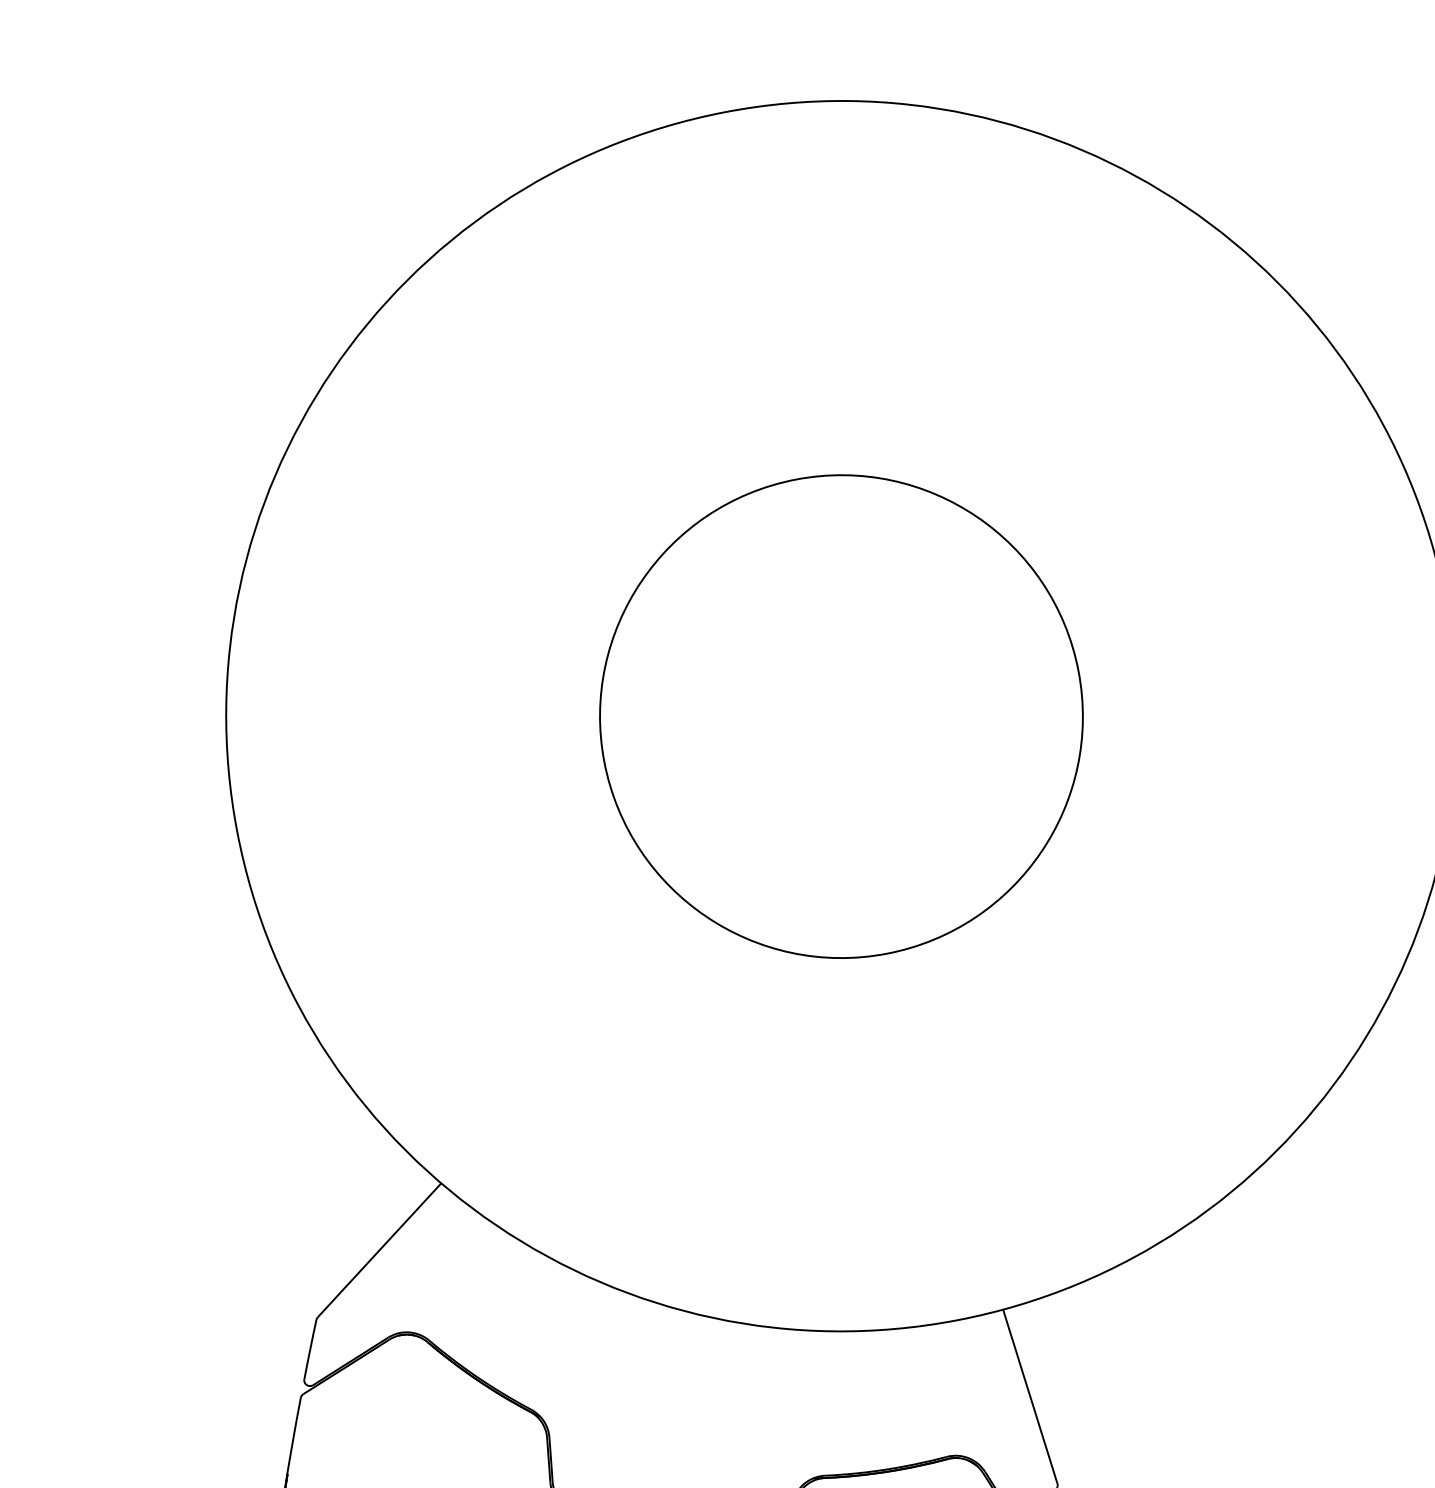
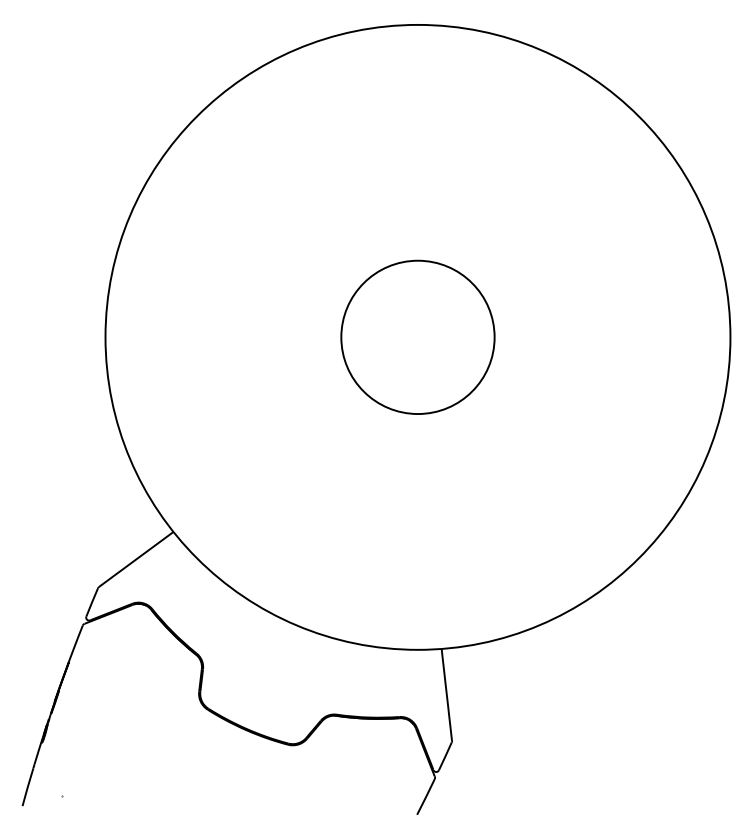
circle: (840, 714) -> (417, 336), size x0.62

